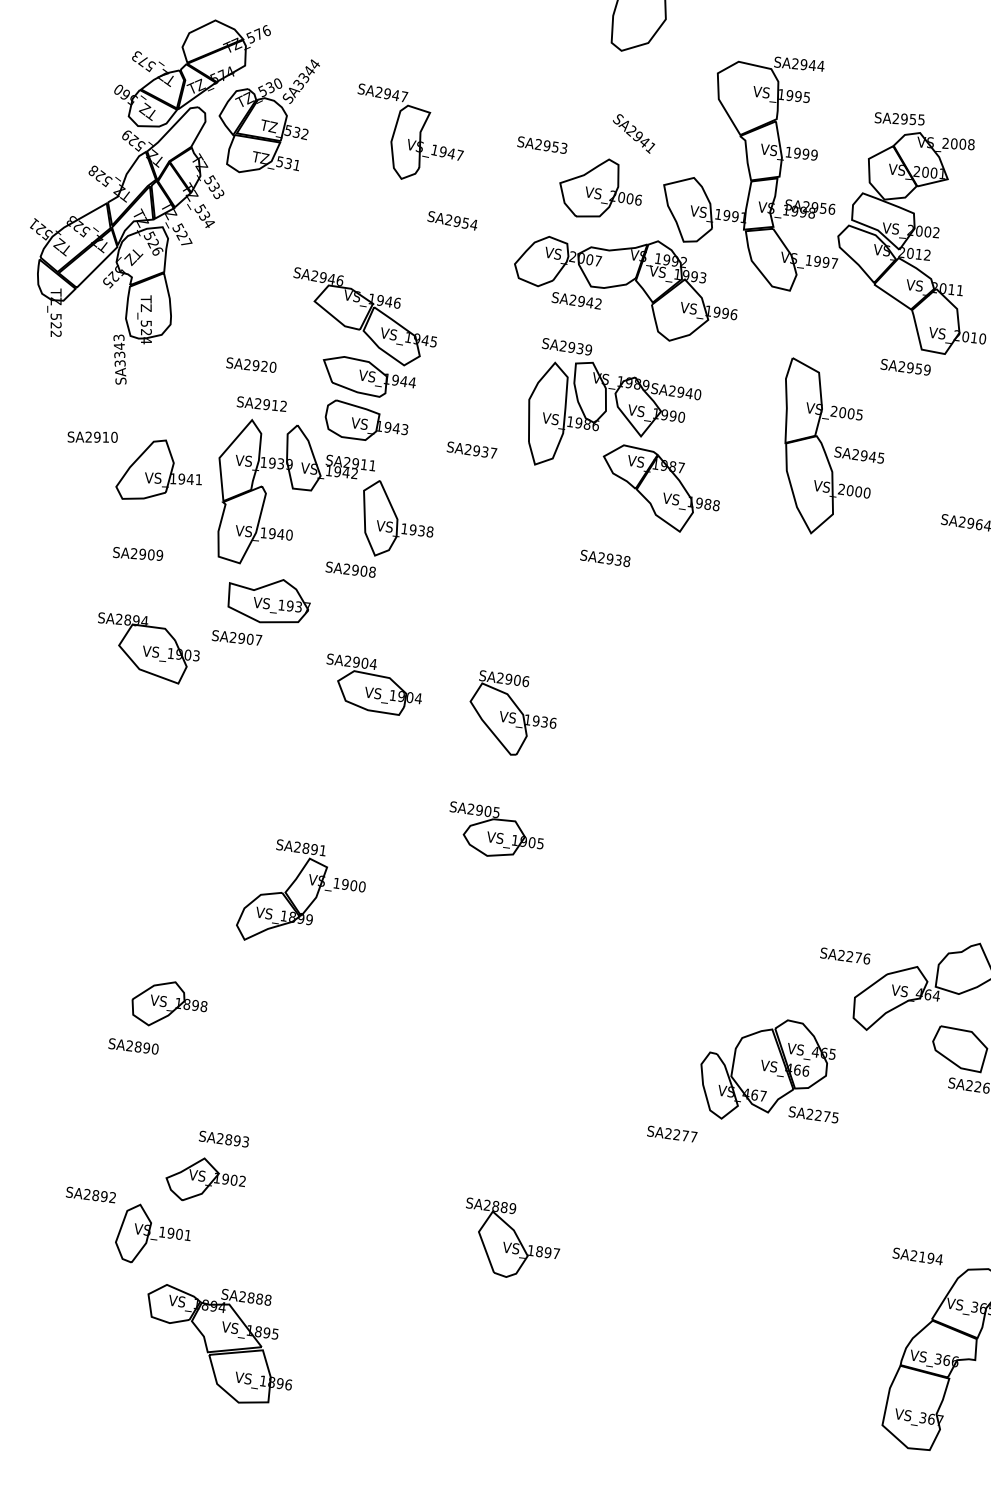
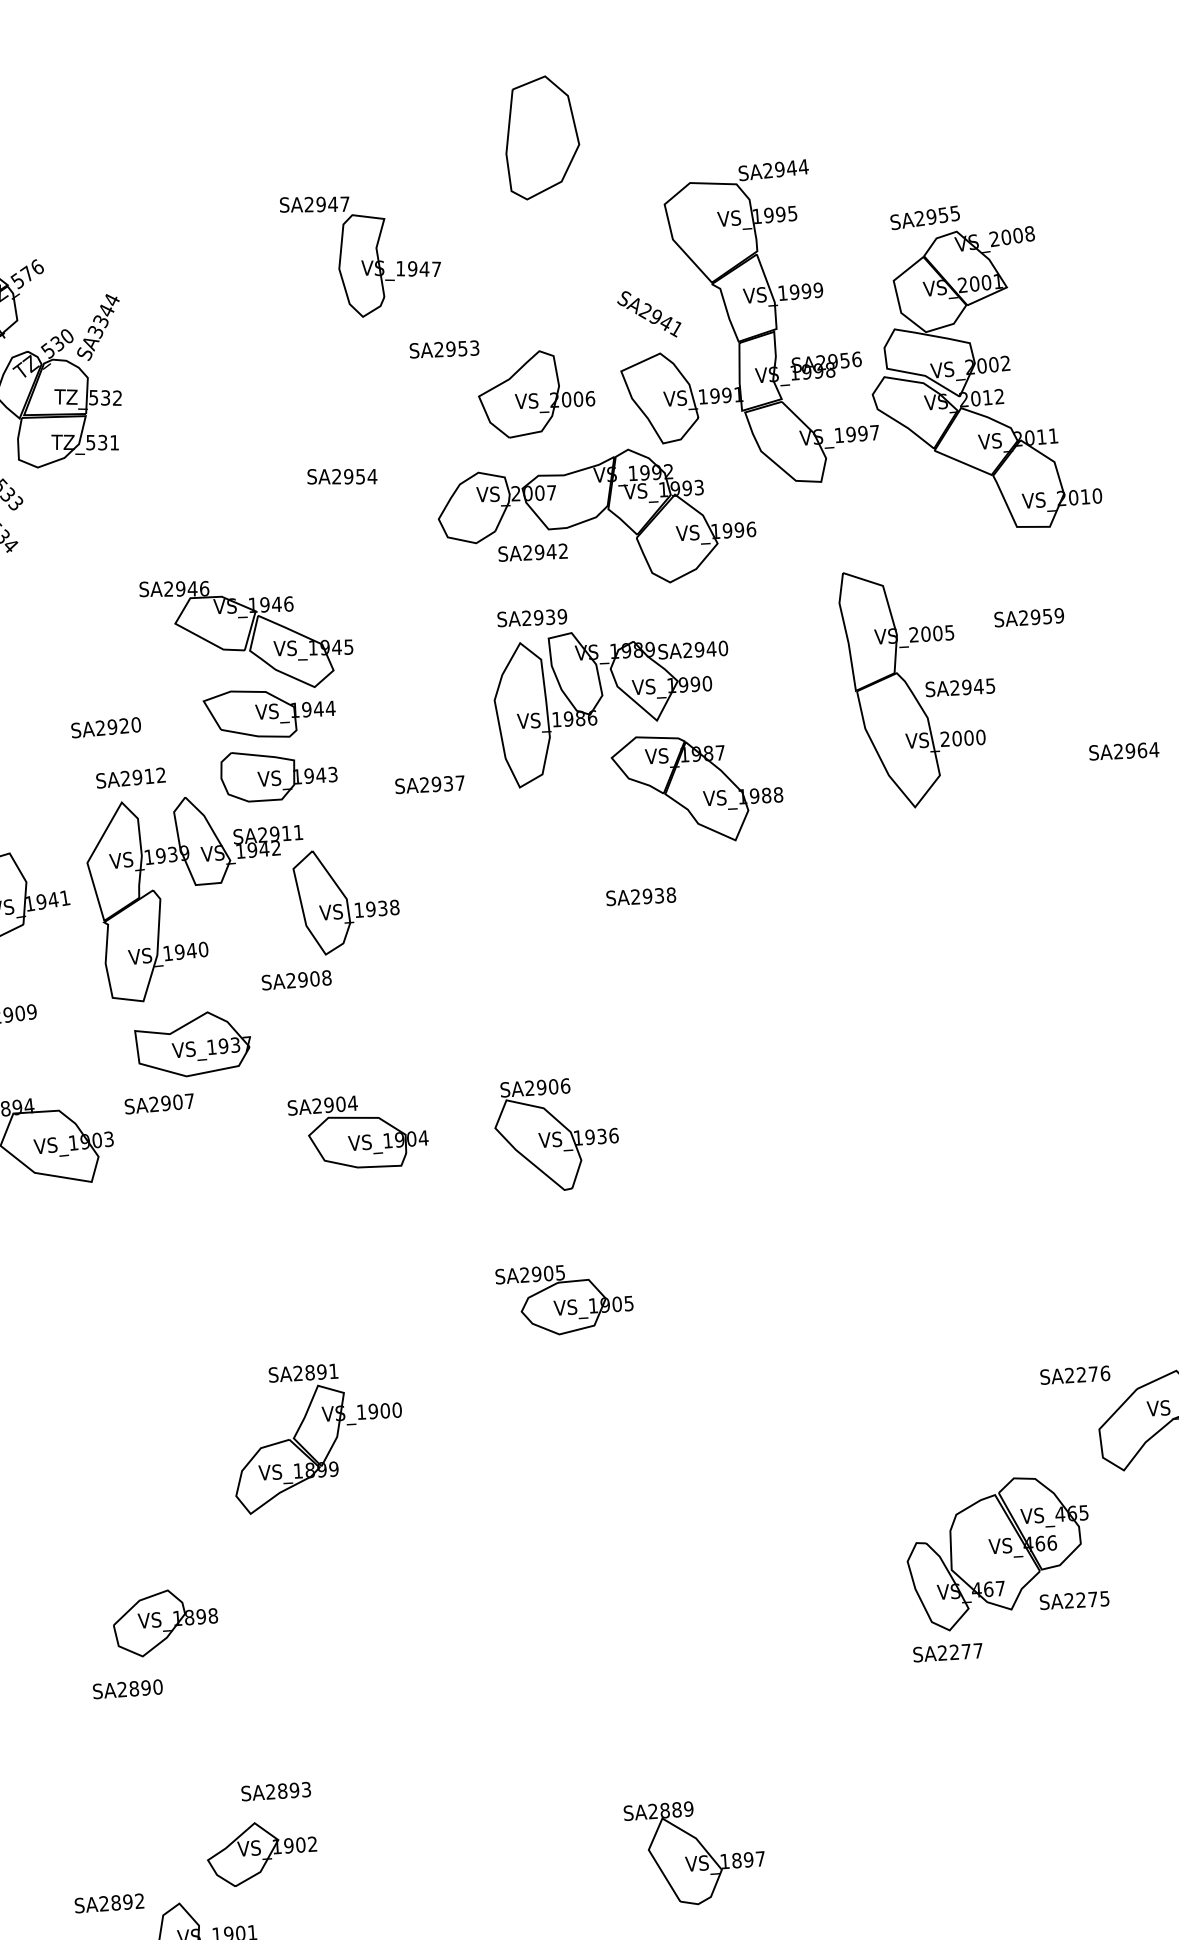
part: (410, 131) -> (362, 249), moved
text: (634, 133) -> (650, 313), moved
text: (905, 367) -> (1028, 618), moved
text: (672, 1133) -> (948, 1651), moved

